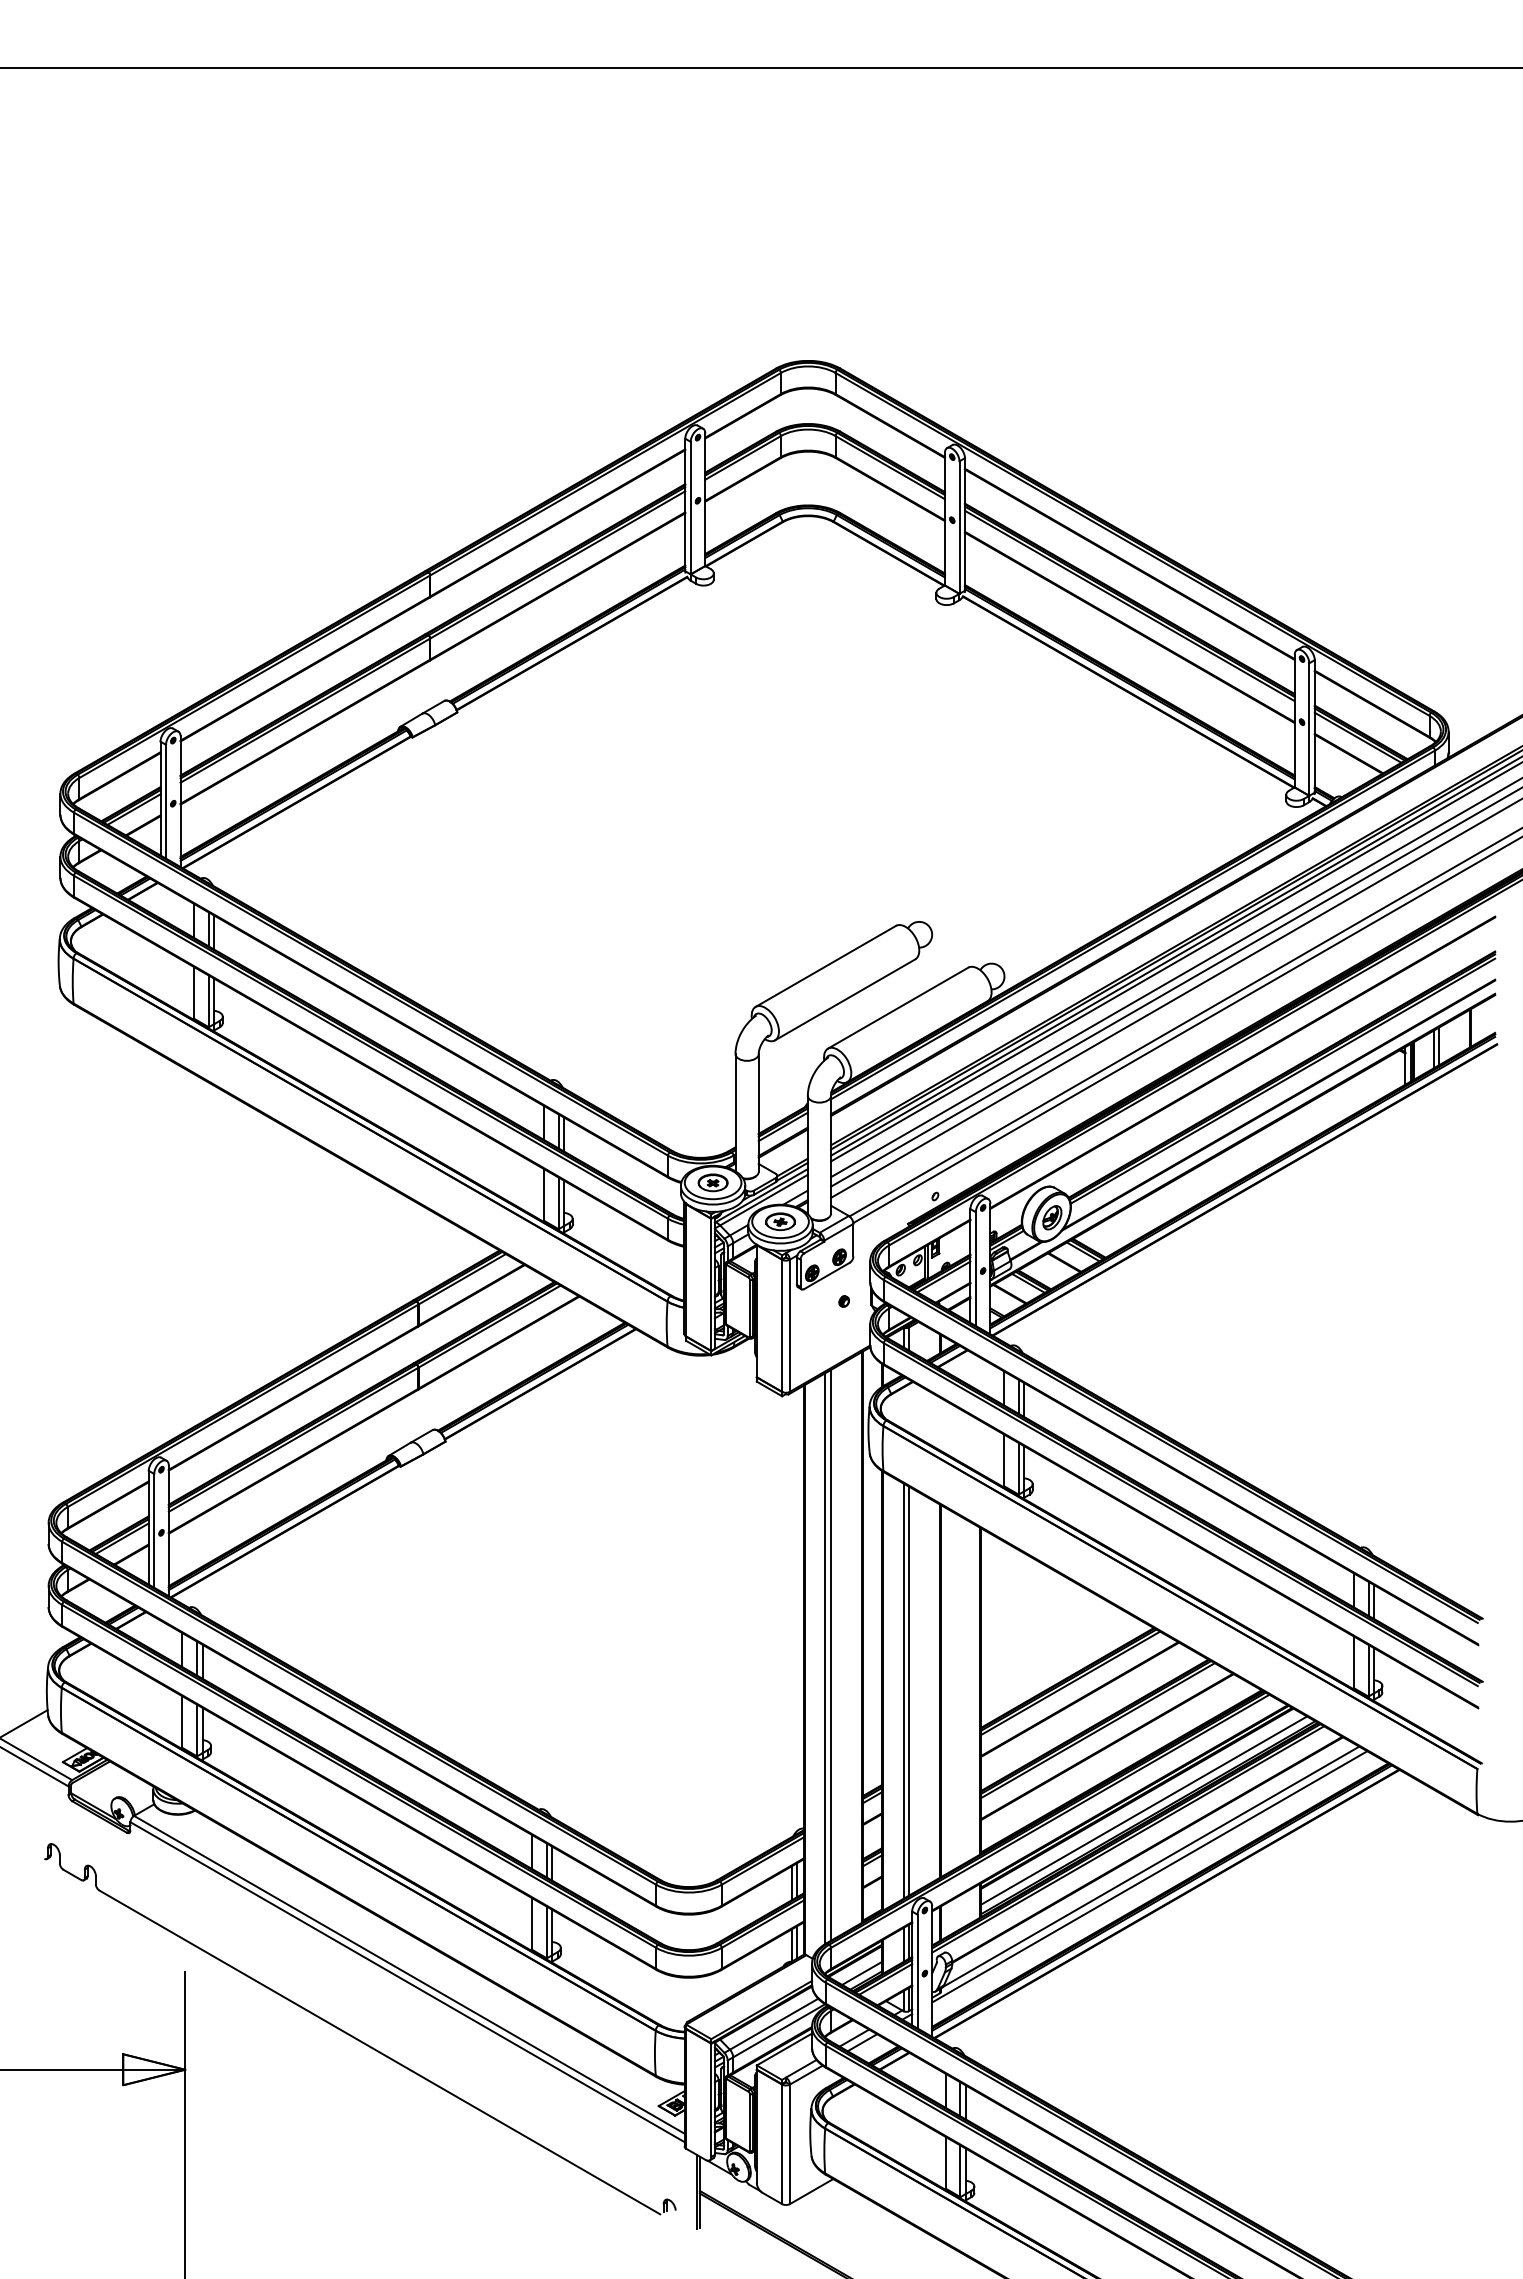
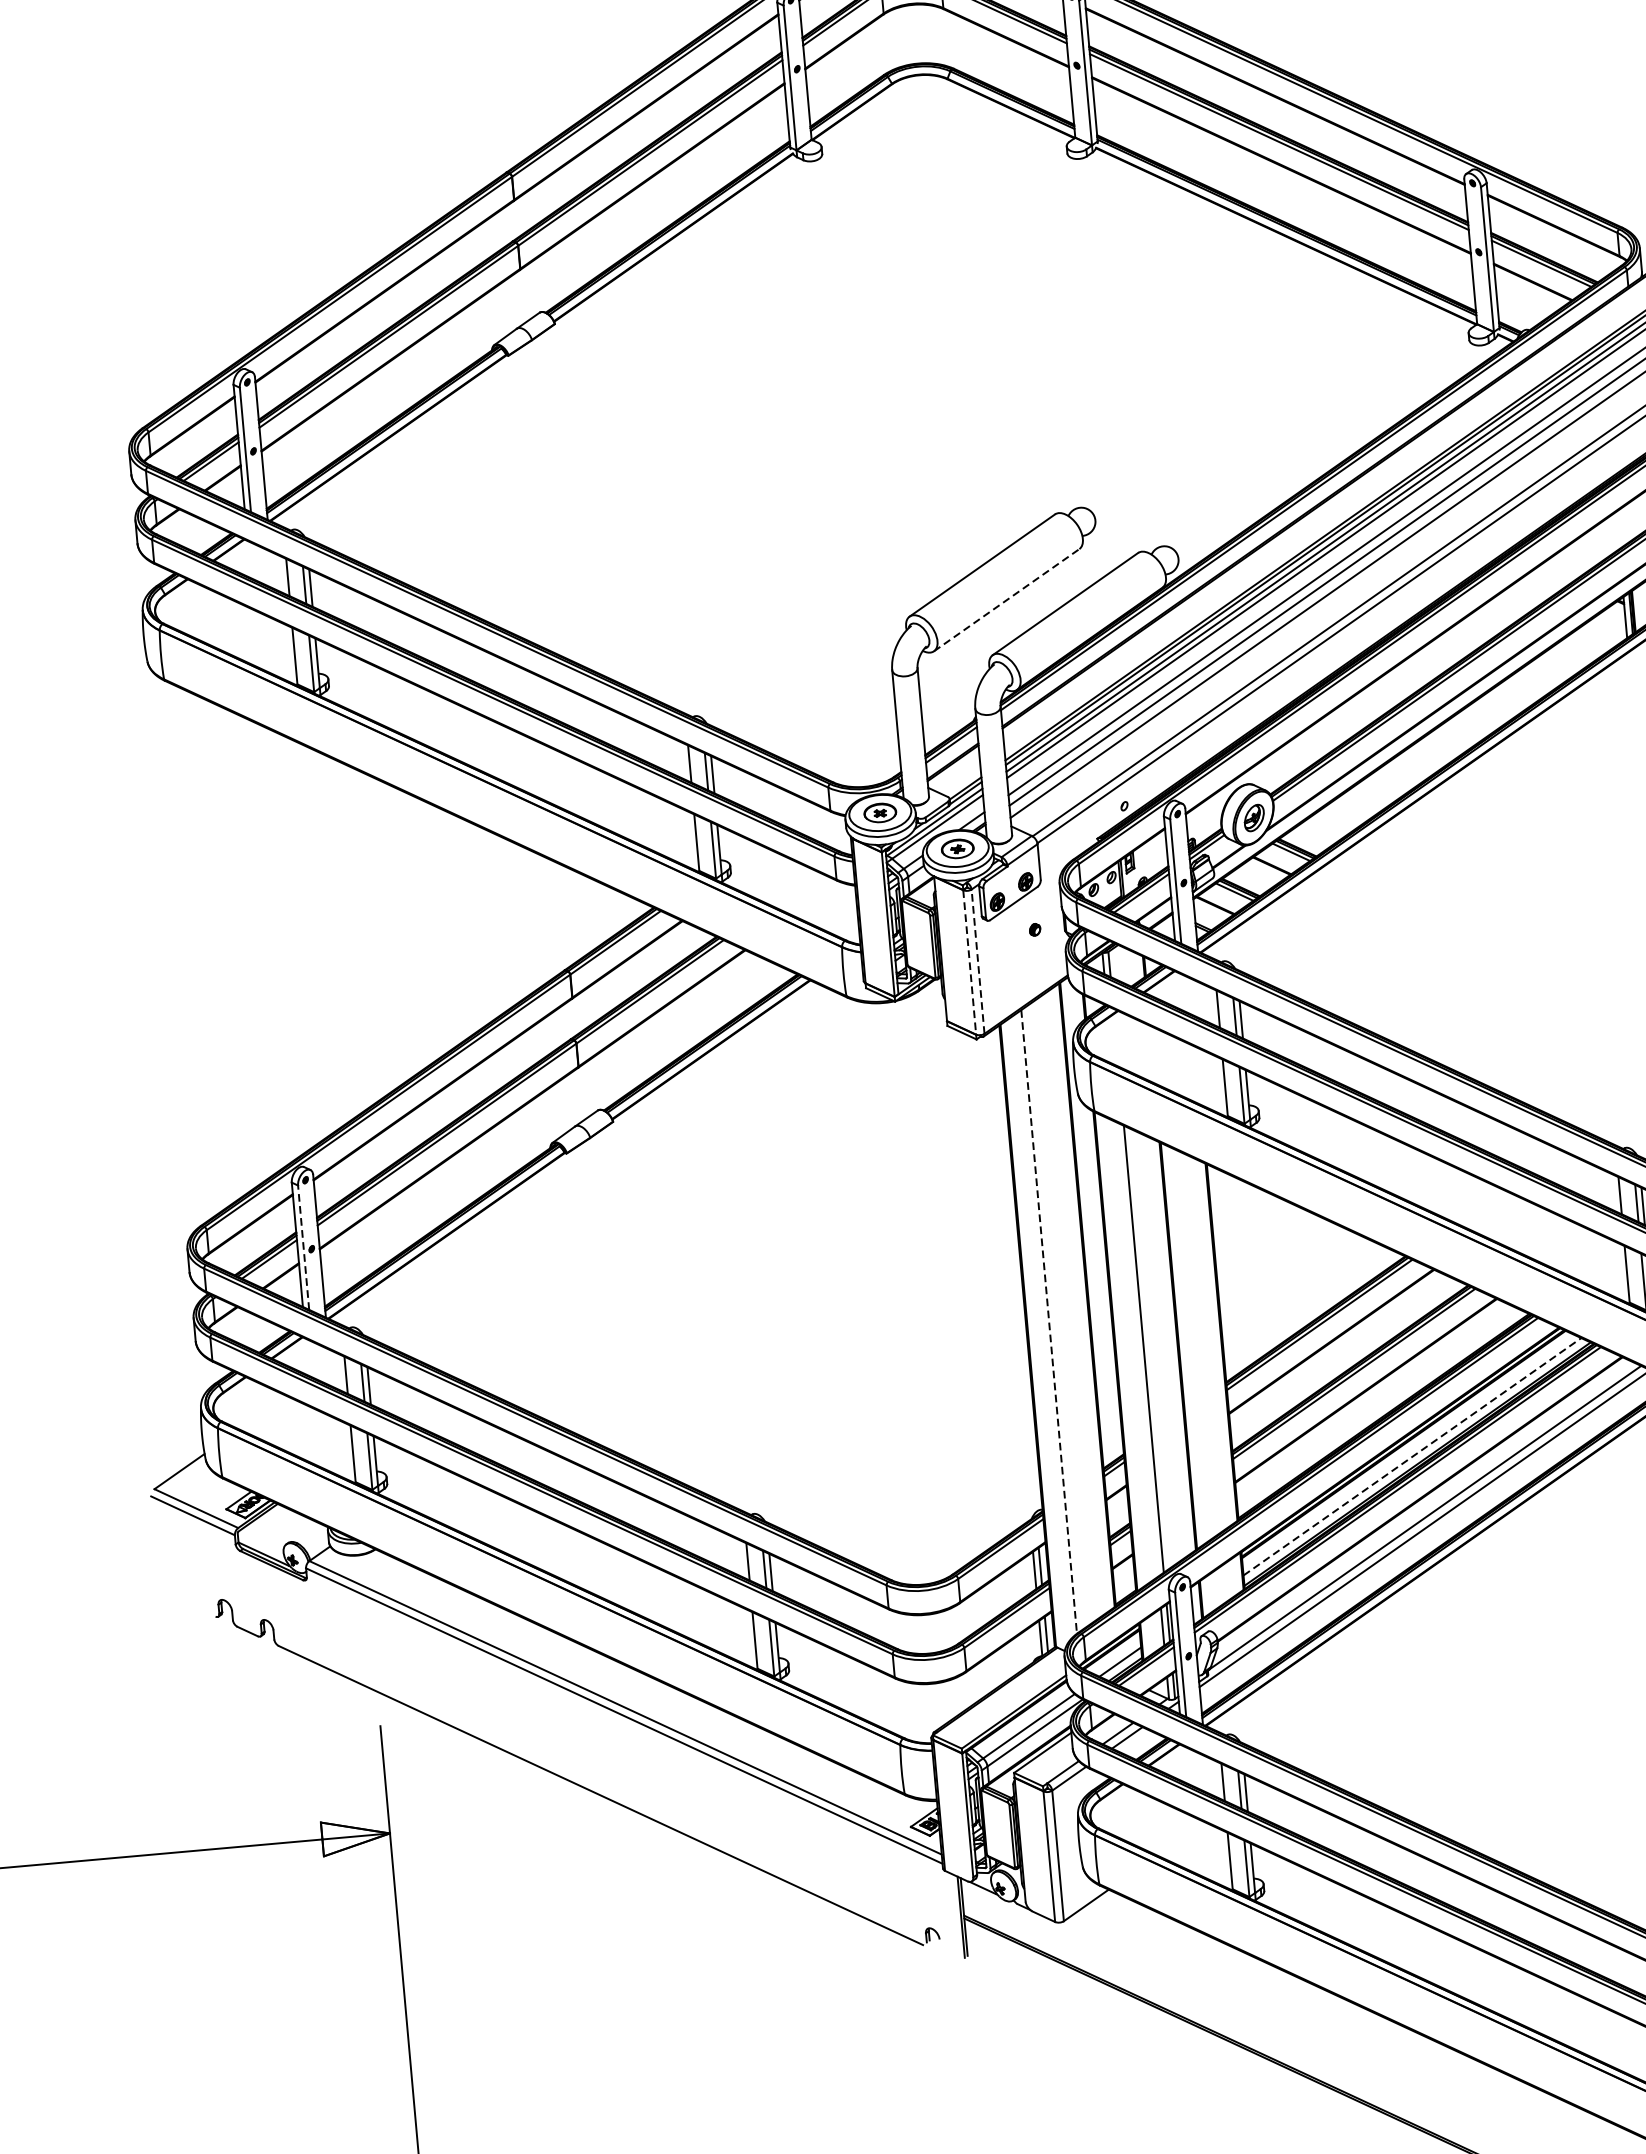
line: (845, 999) -> (1007, 599), solid -> dashed
line: (789, 1325) -> (977, 961), solid -> dashed
line: (782, 1326) -> (970, 963), solid -> dashed
line: (154, 1530) -> (303, 1247), solid -> dashed
line: (830, 1655) -> (1054, 1317), removed
line: (825, 1659) -> (1049, 1322), solid -> dashed
line: (903, 1690) -> (1137, 1349), removed
line: (1144, 1810) -> (1412, 1456), solid -> dashed

